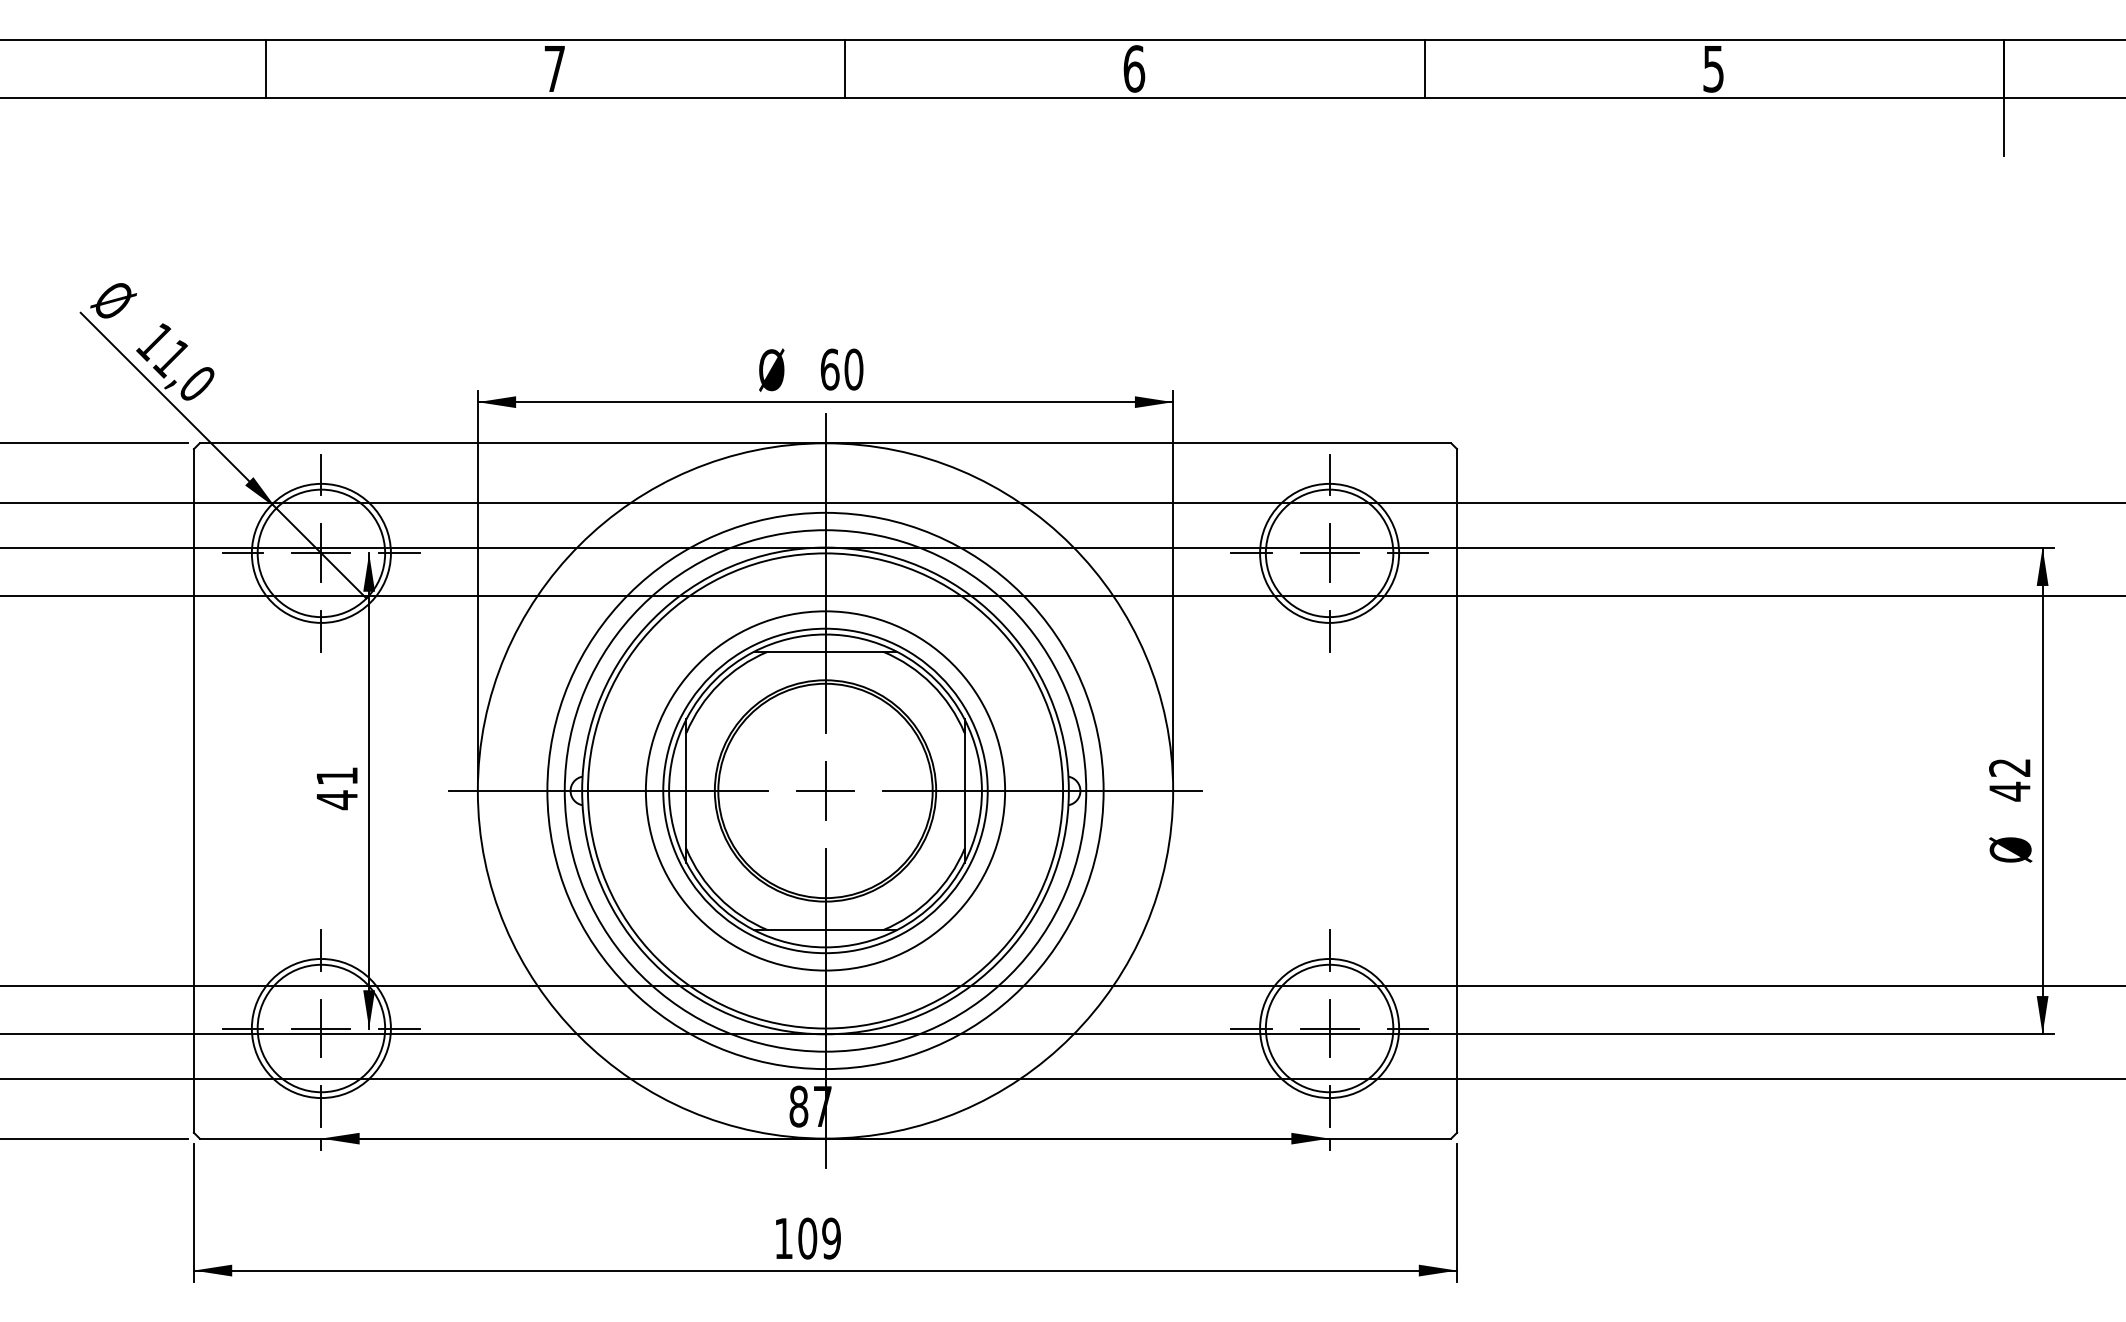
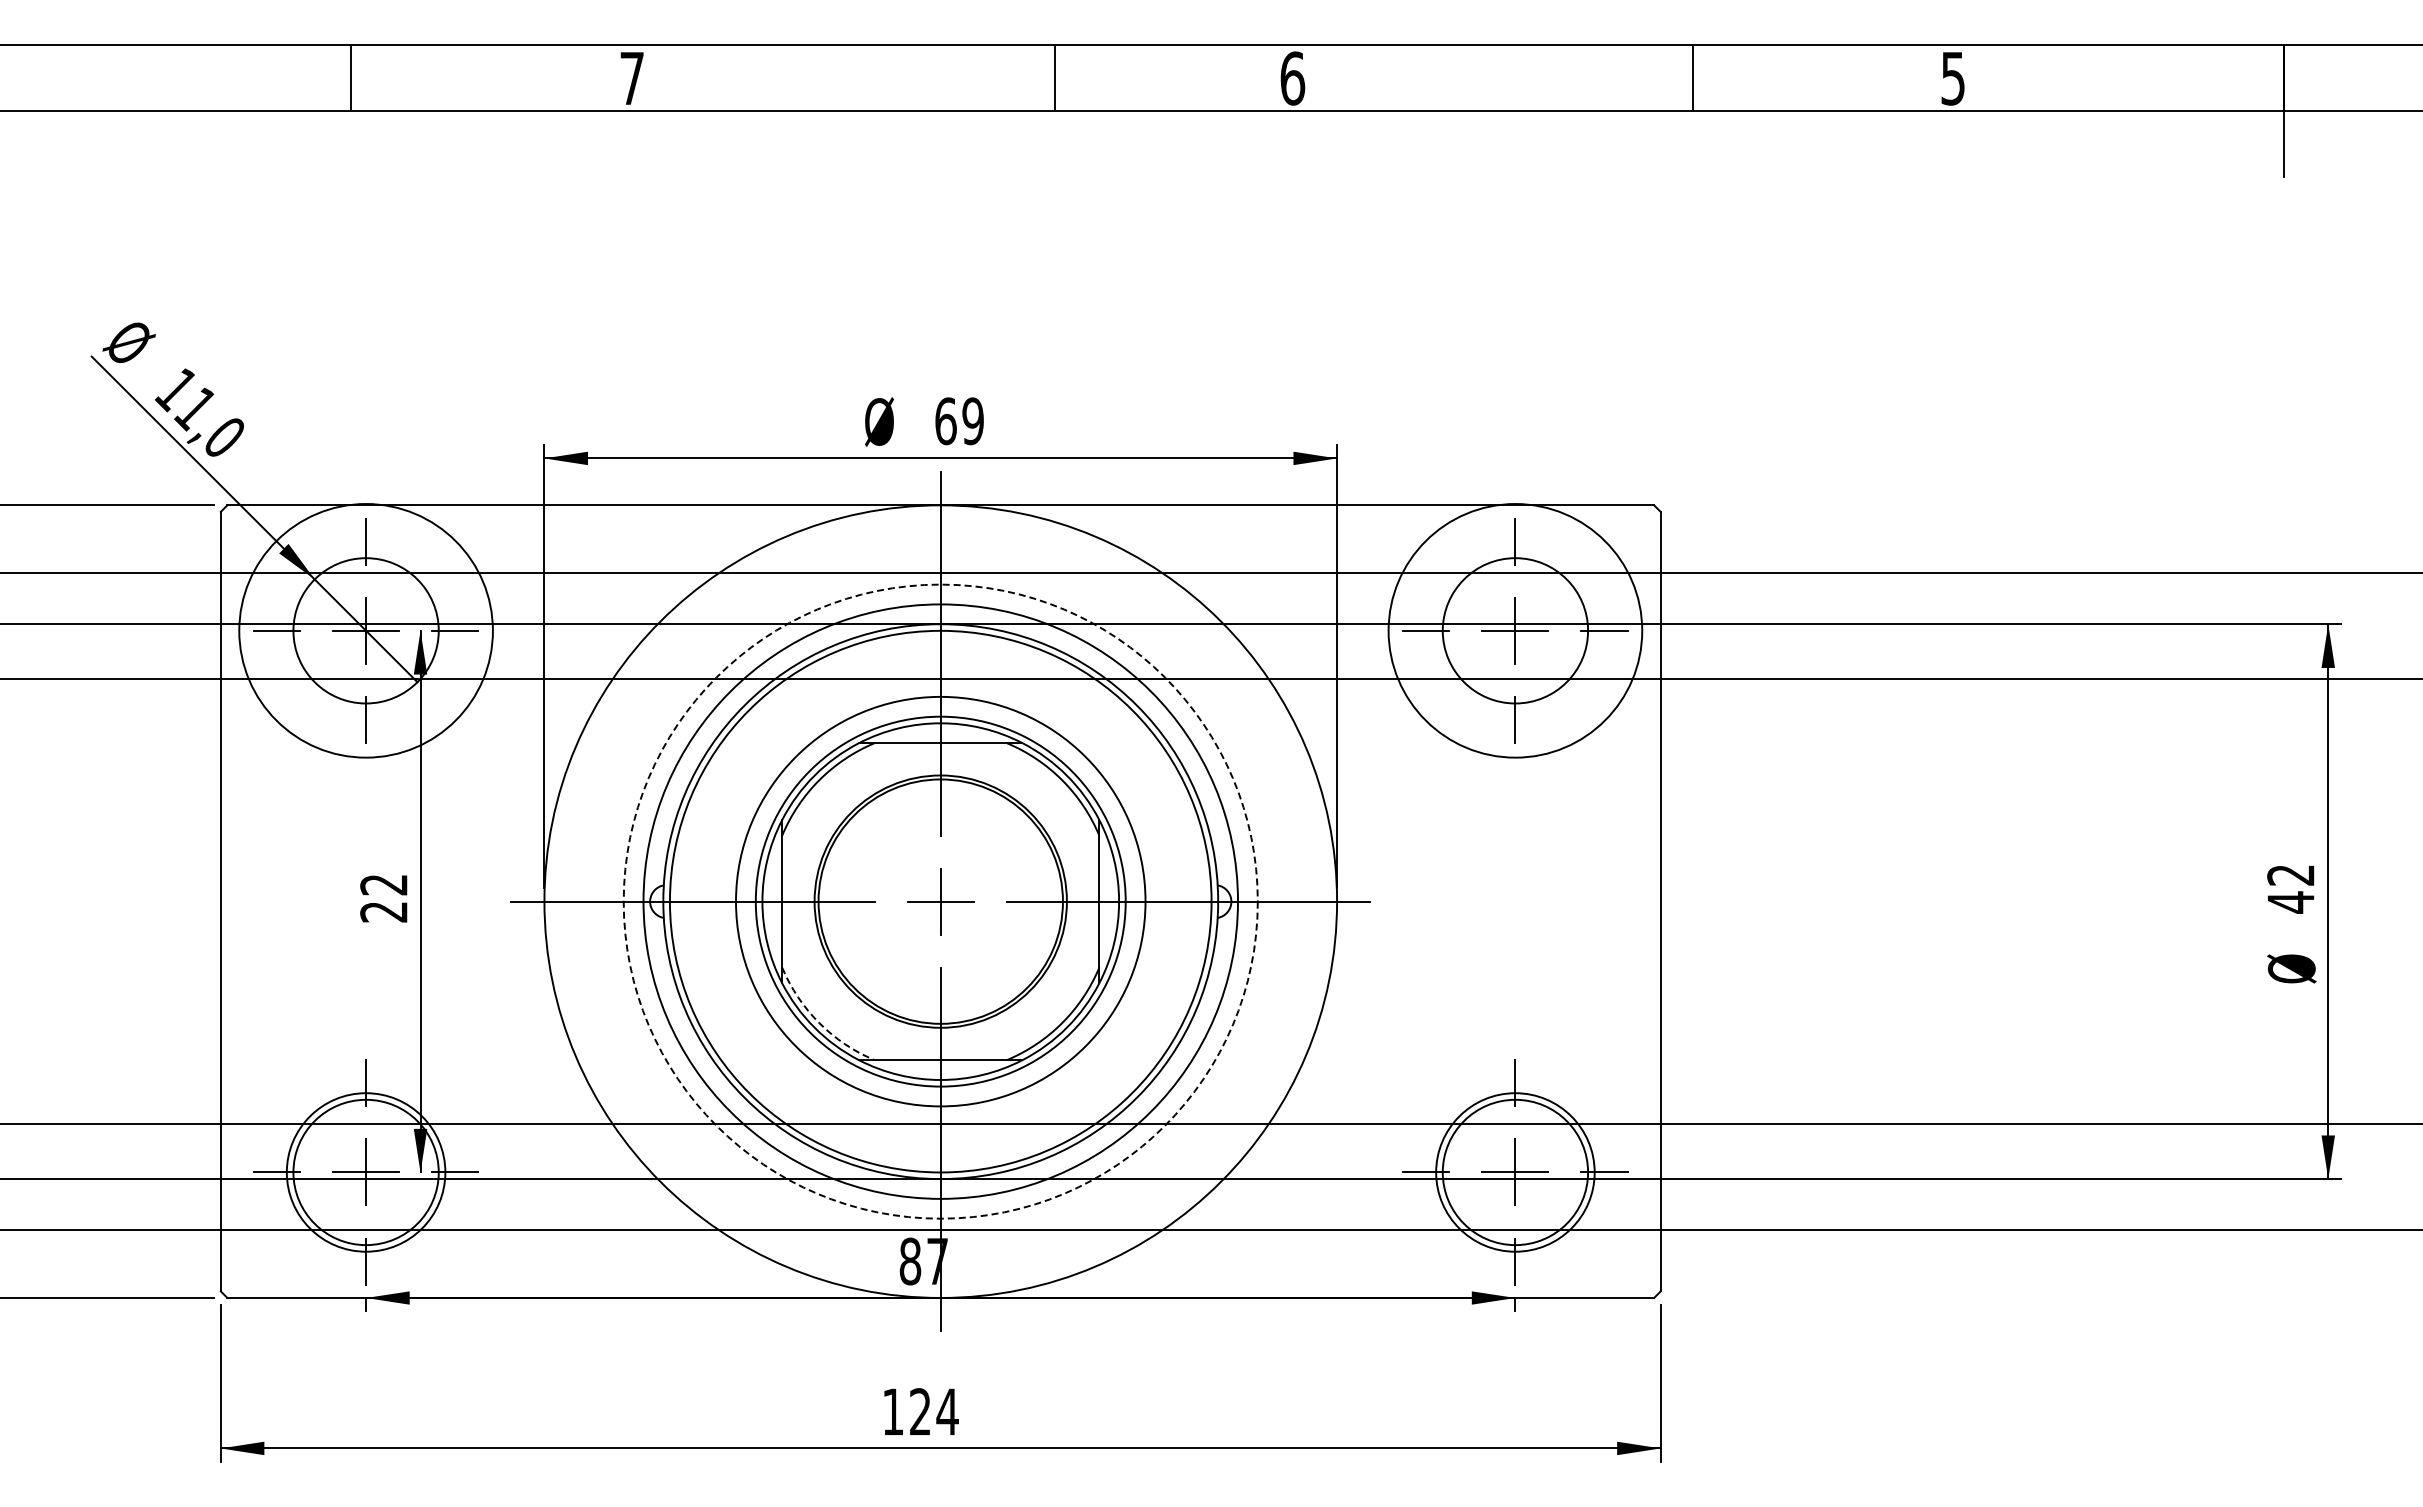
line: (265, 68) -> (350, 78), moved
line: (845, 68) -> (1055, 78), moved
line: (1424, 68) -> (1692, 78), moved
text: (853, 369) -> (972, 421), 60 -> 69
circle: (320, 553) -> (365, 630), size x1.6
circle: (1329, 553) -> (1515, 630), size x1.6
text: (336, 789) -> (383, 899), 41 -> 22
circle: (825, 790) -> (940, 901), solid -> dashed
arc: (719, 897) -> (819, 1023), solid -> dashed
text: (819, 1238) -> (933, 1411), 109 -> 124

